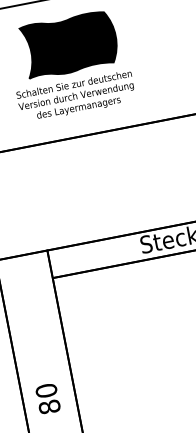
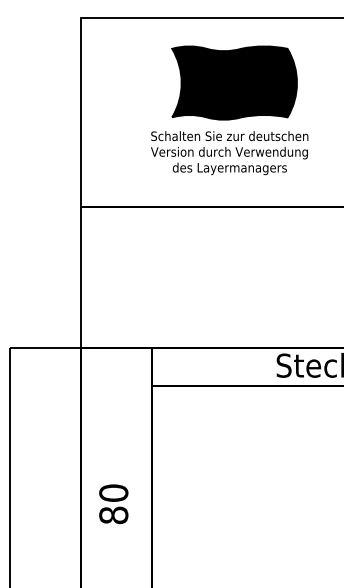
text: (47, 399) -> (113, 504), moved

